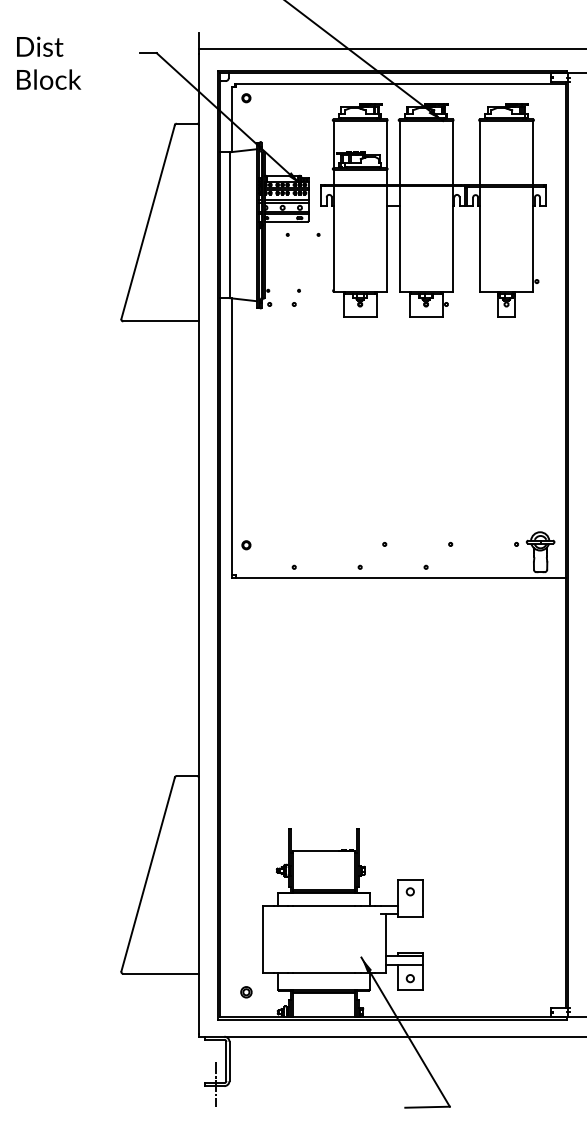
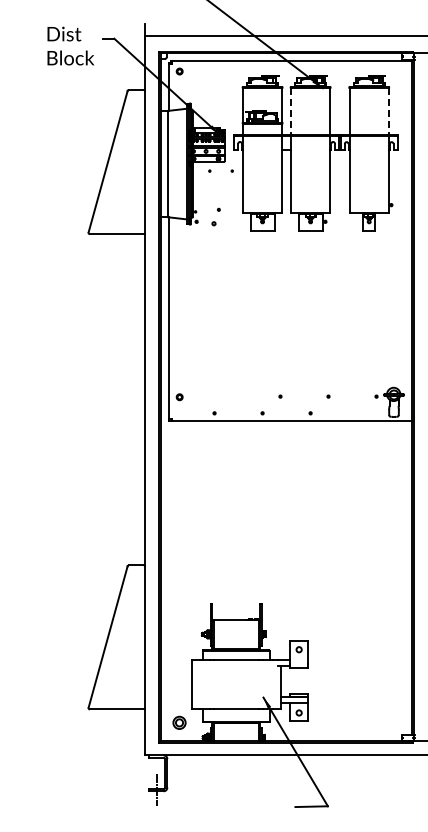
text: (48, 62) -> (70, 45), moved
line: (399, 154) -> (291, 112), solid -> dashed
line: (533, 154) -> (388, 112), solid -> dashed
part: (295, 297) -> (215, 216), size x1.4
part: (246, 991) -> (179, 722), size x1.6

